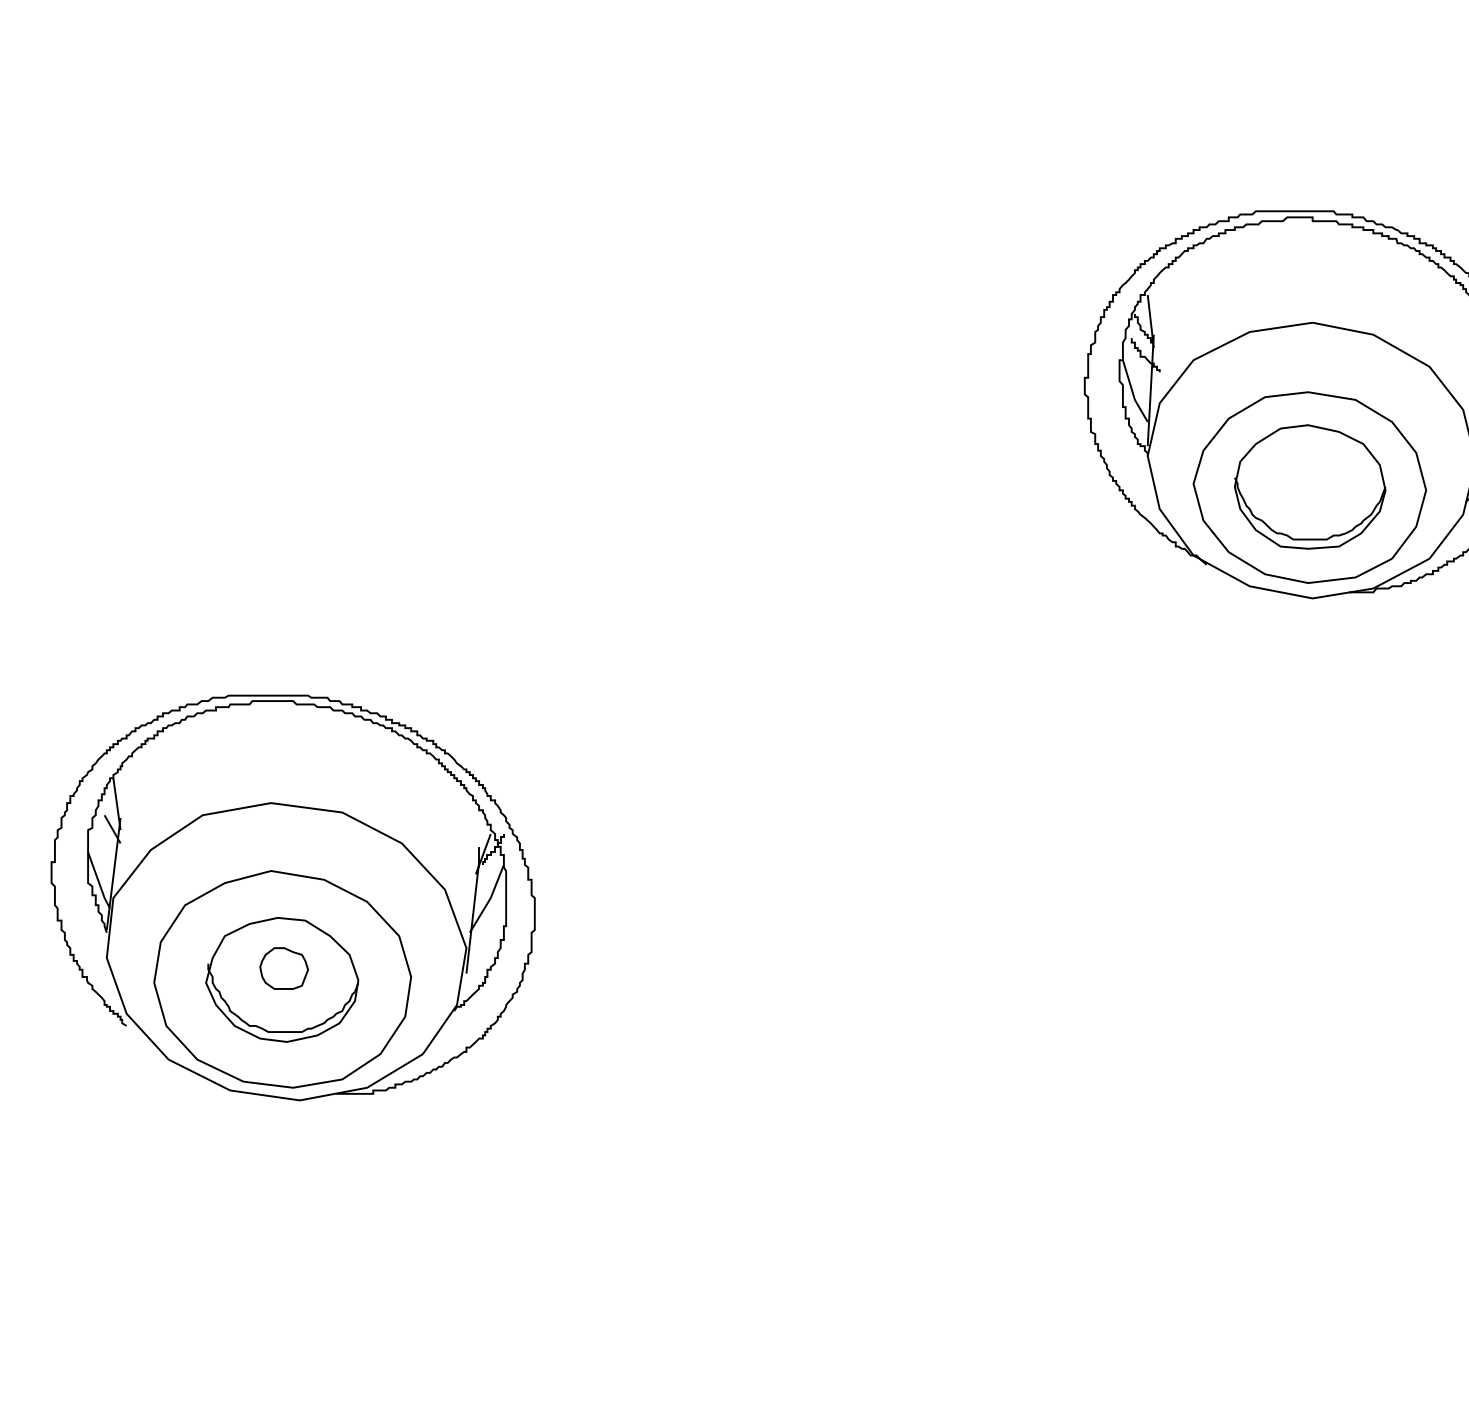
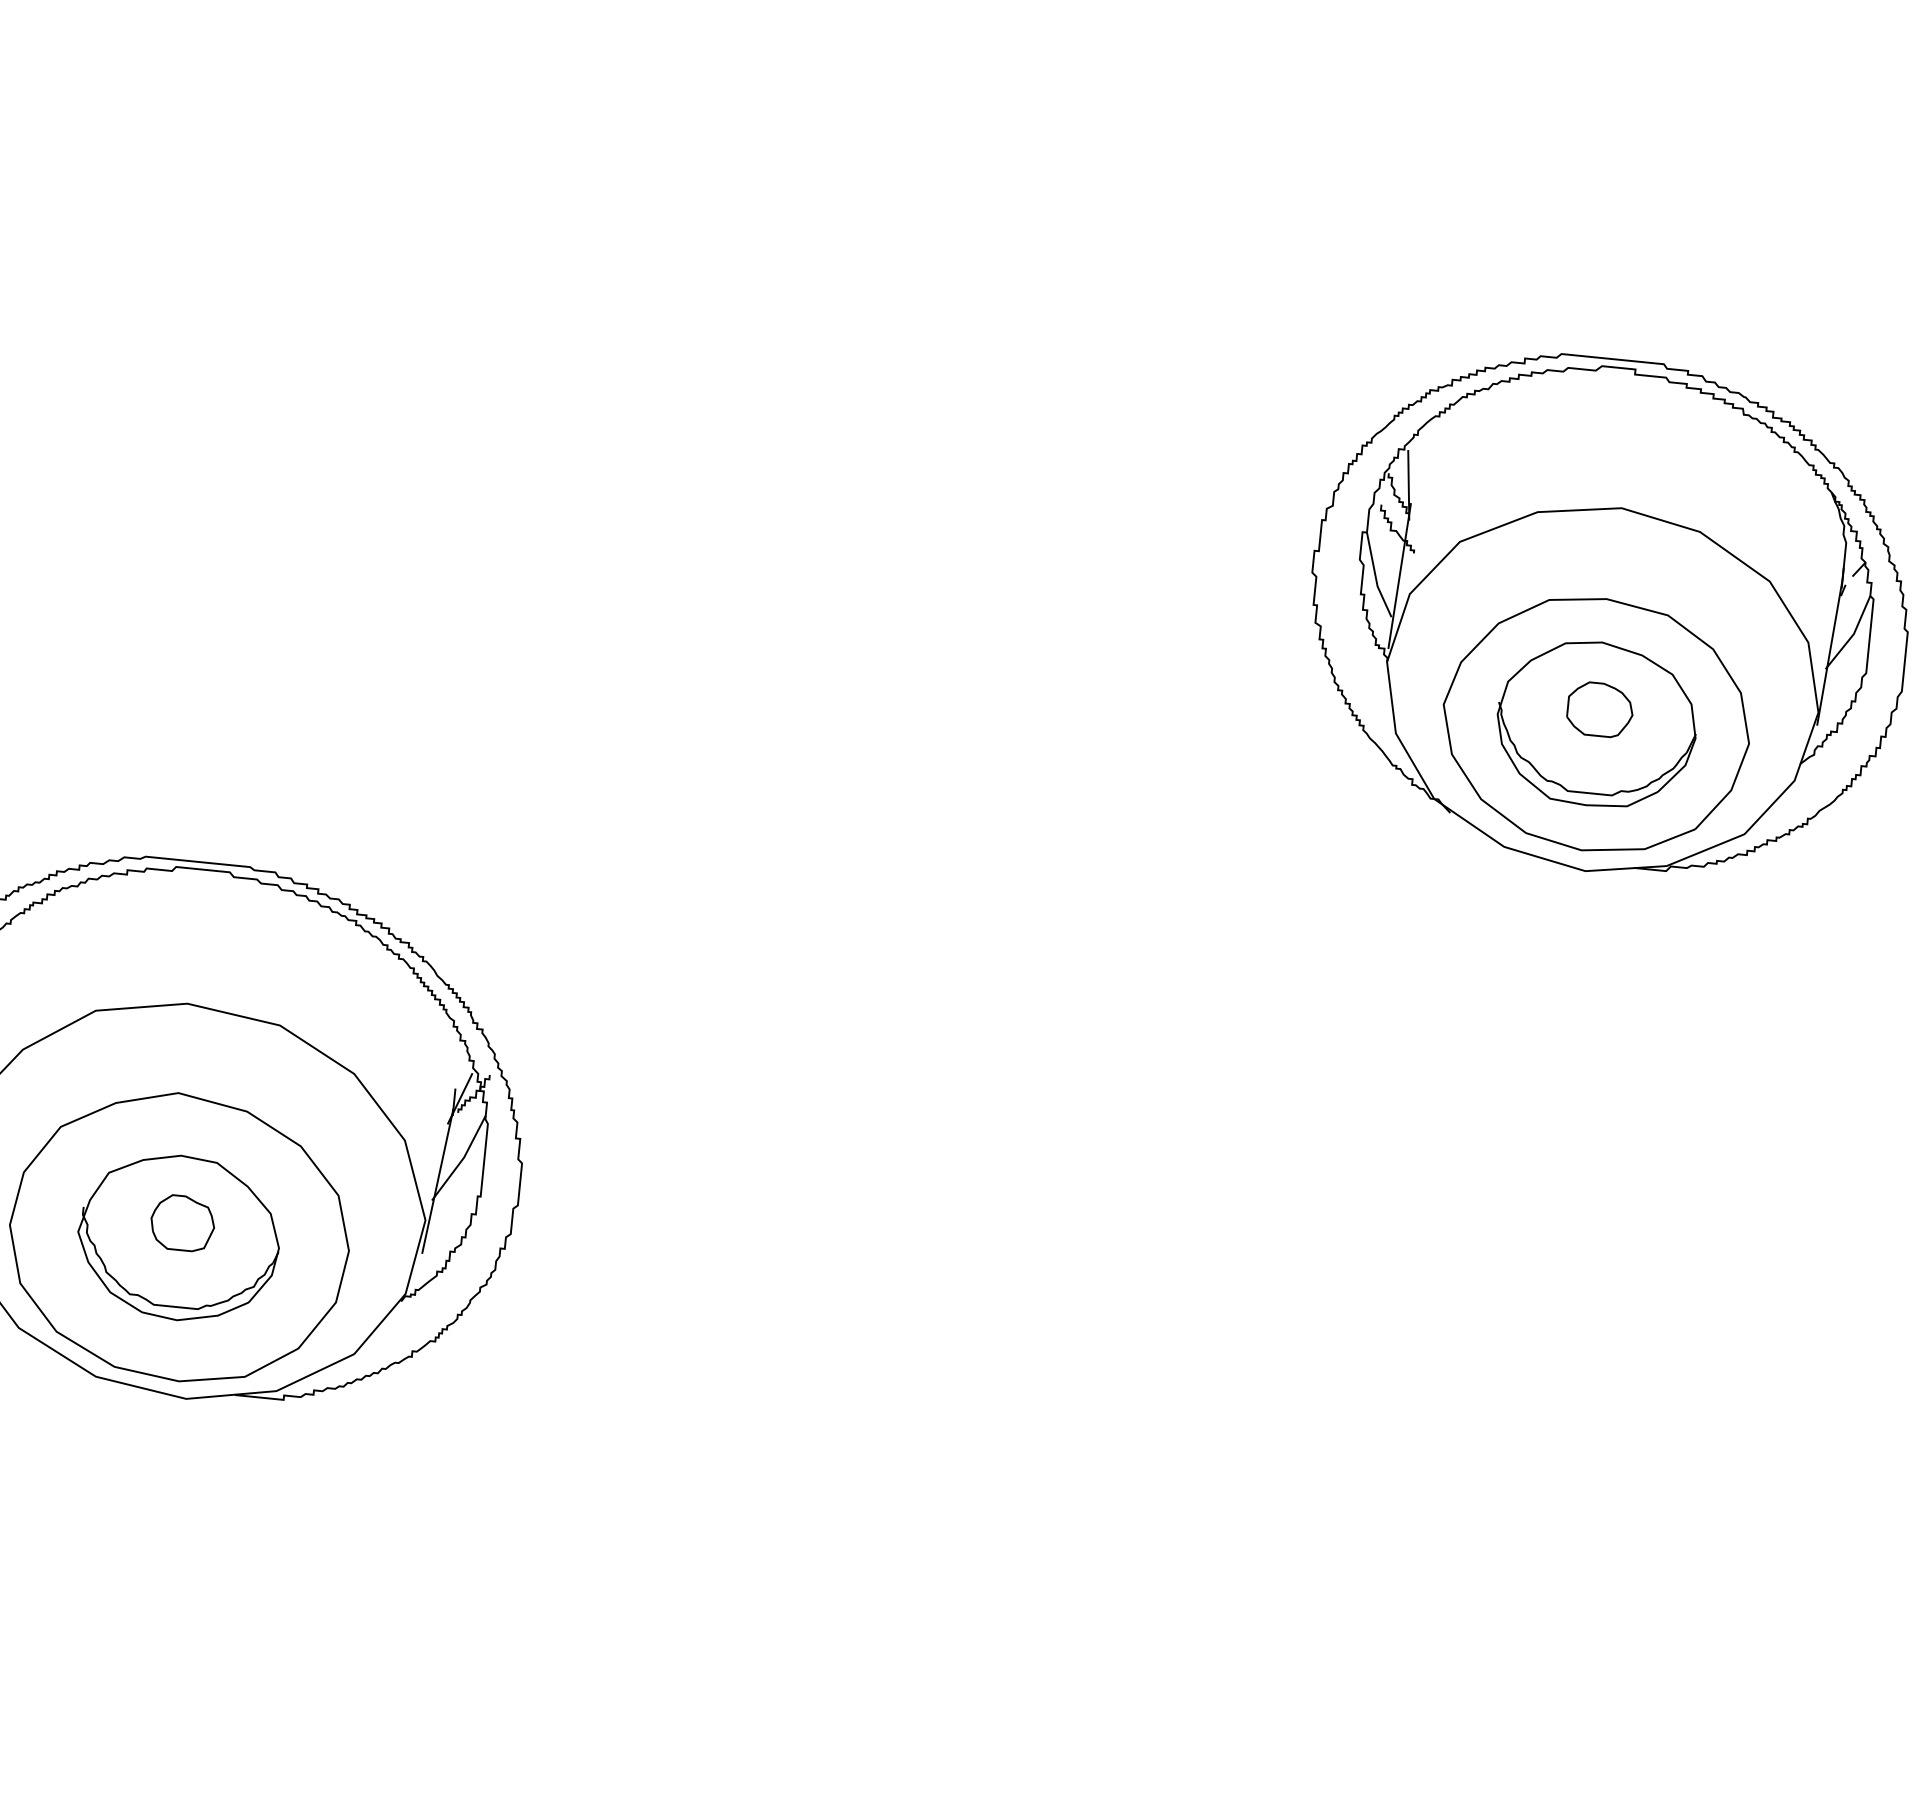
part: (1311, 475) -> (1600, 709), added

